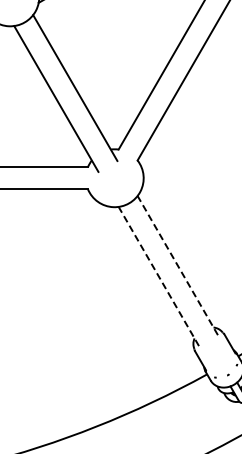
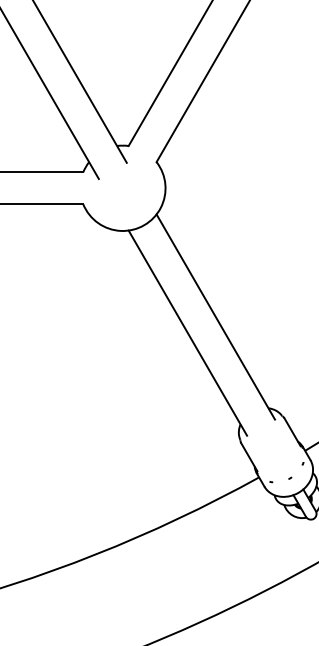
line: (177, 265) -> (215, 316), dashed -> solid
line: (158, 276) -> (187, 333), dashed -> solid

